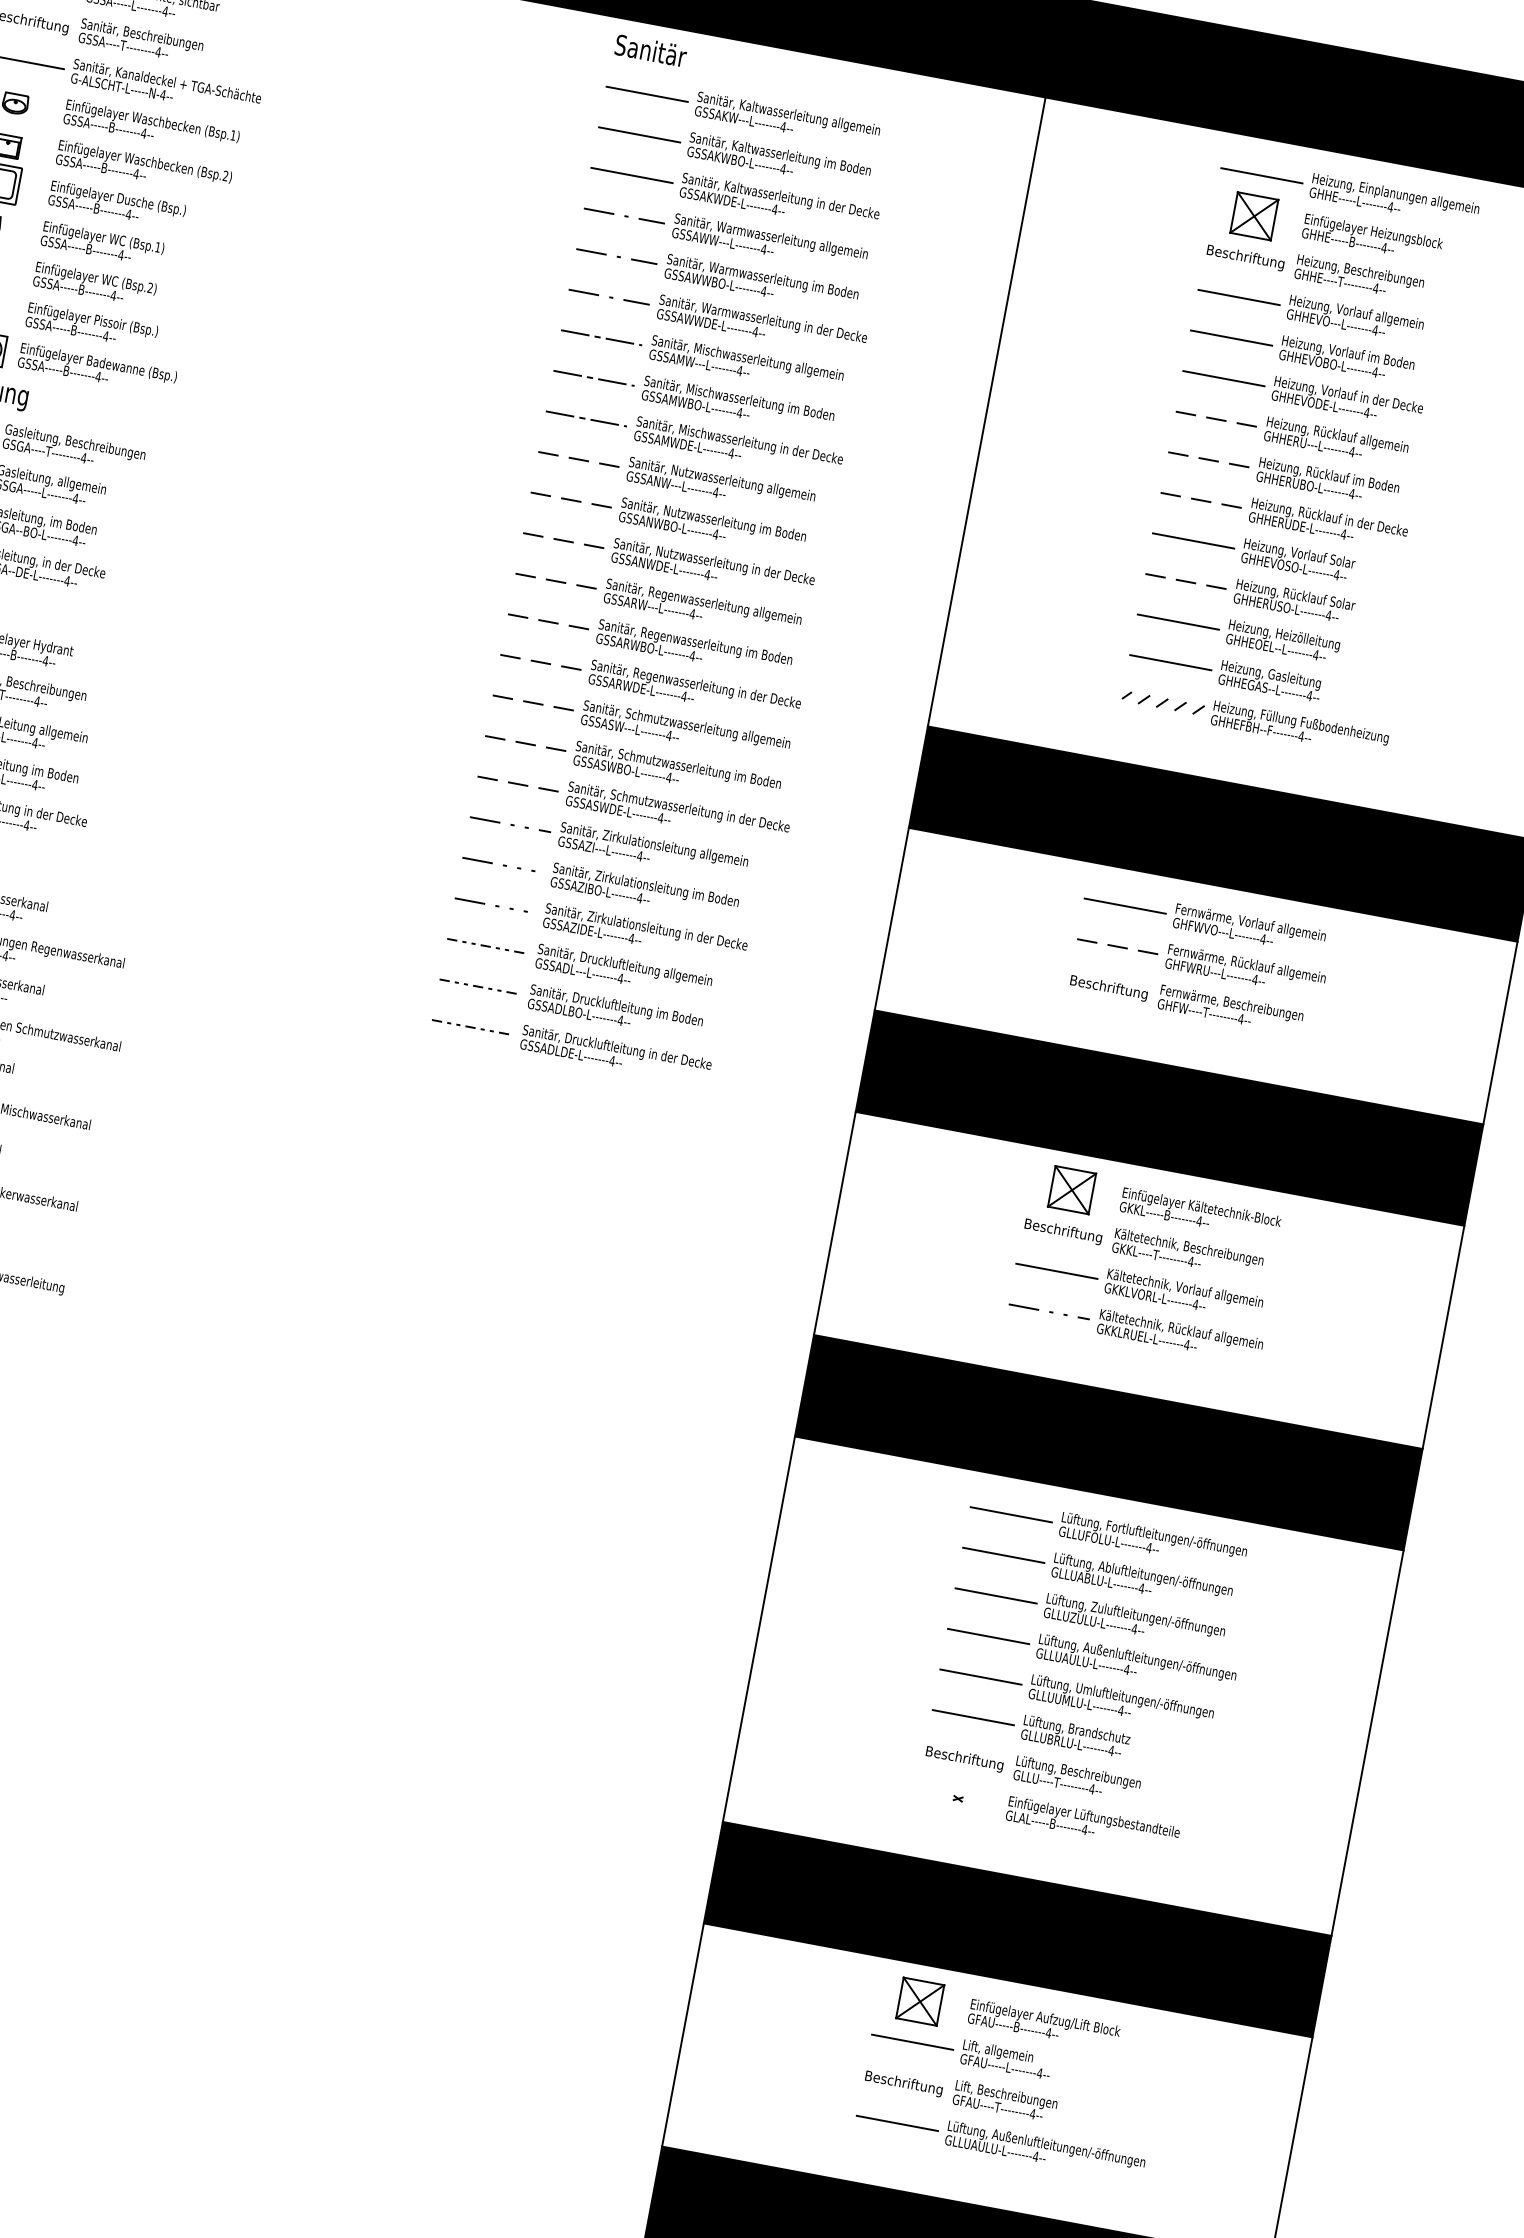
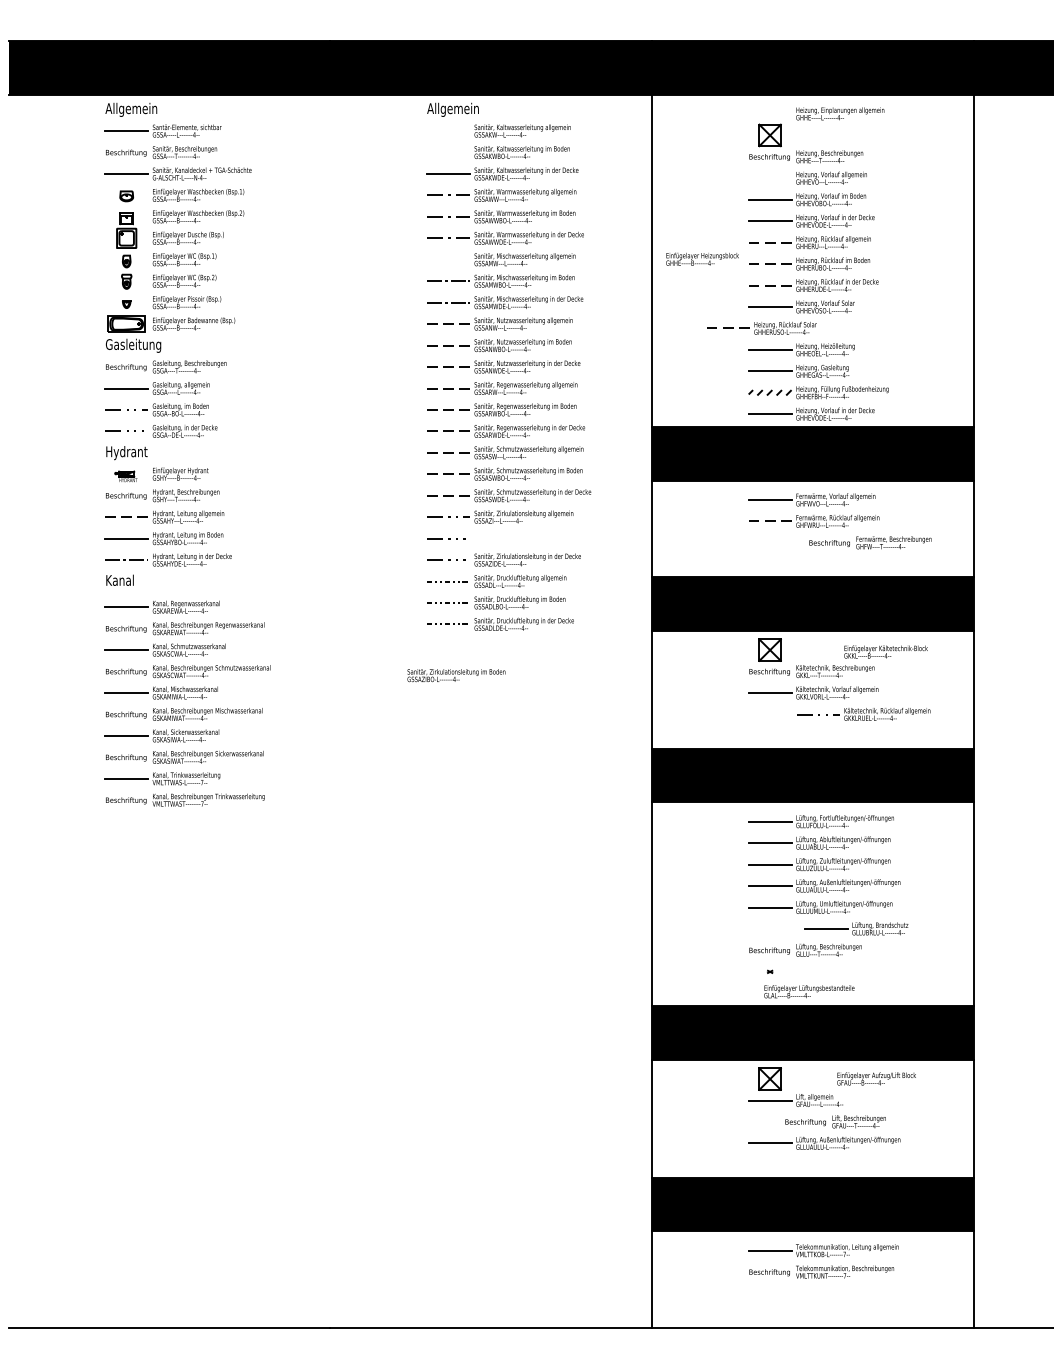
text: (662, 54) -> (452, 109), Sanitär -> Allgemein
line: (645, 94) -> (447, 131), removed
line: (637, 134) -> (447, 152), removed
line: (1260, 174) -> (769, 113), removed
text: (1372, 236) -> (702, 258), moved
line: (1237, 297) -> (769, 178), removed
line: (600, 336) -> (447, 259), removed
part: (1249, 591) -> (761, 327), moved
part: (1234, 757) -> (811, 413), added
text: (645, 891) -> (456, 675), moved
text: (1186, 1000) -> (870, 542), moved
text: (1199, 1212) -> (885, 651), moved
part: (1135, 1327) -> (863, 714), moved
part: (1030, 1727) -> (856, 928), moved
text: (1093, 1823) -> (809, 991), moved
text: (1044, 2023) -> (876, 1078), moved
text: (960, 2092) -> (835, 1121), moved

